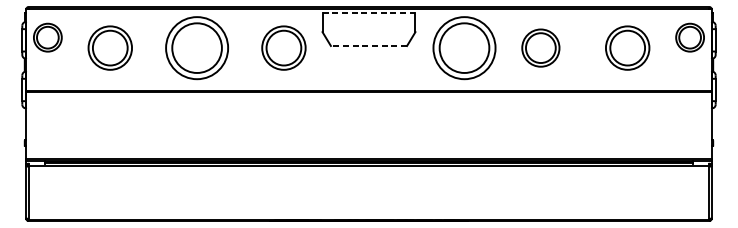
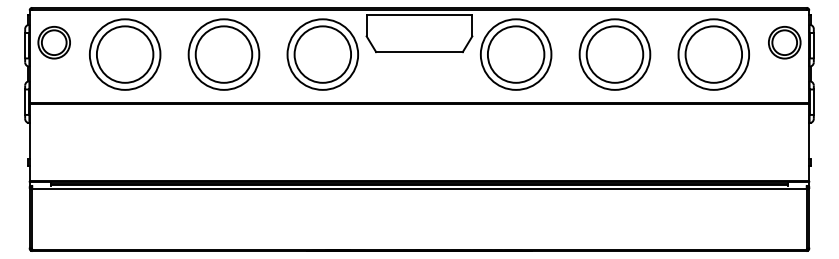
line: (369, 12) -> (419, 14), dashed -> solid
line: (368, 46) -> (418, 52), dashed -> solid
part: (110, 48) -> (125, 54), size x1.43
part: (283, 48) -> (322, 54), size x1.43
part: (464, 48) -> (516, 54), moved
part: (540, 48) -> (614, 54), size x1.67
part: (627, 48) -> (713, 54), size x1.43

